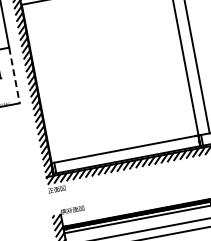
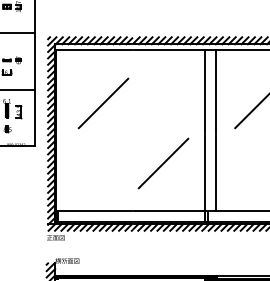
line: (78, 48) -> (103, 103), added
line: (14, 76) -> (35, 118), dashed -> solid
line: (148, 96) -> (163, 163), added

